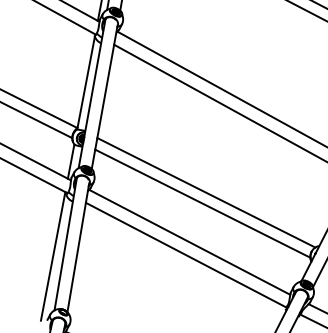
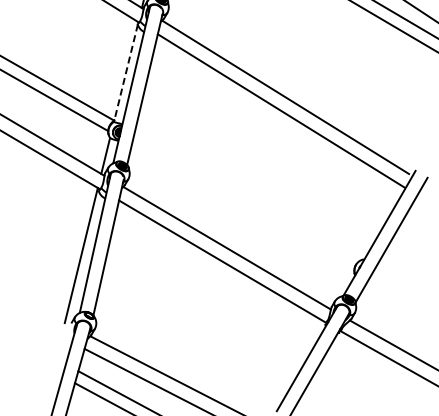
line: (85, 83) -> (125, 73), solid -> dashed
line: (206, 192) -> (247, 196), removed
line: (202, 203) -> (242, 207), removed

